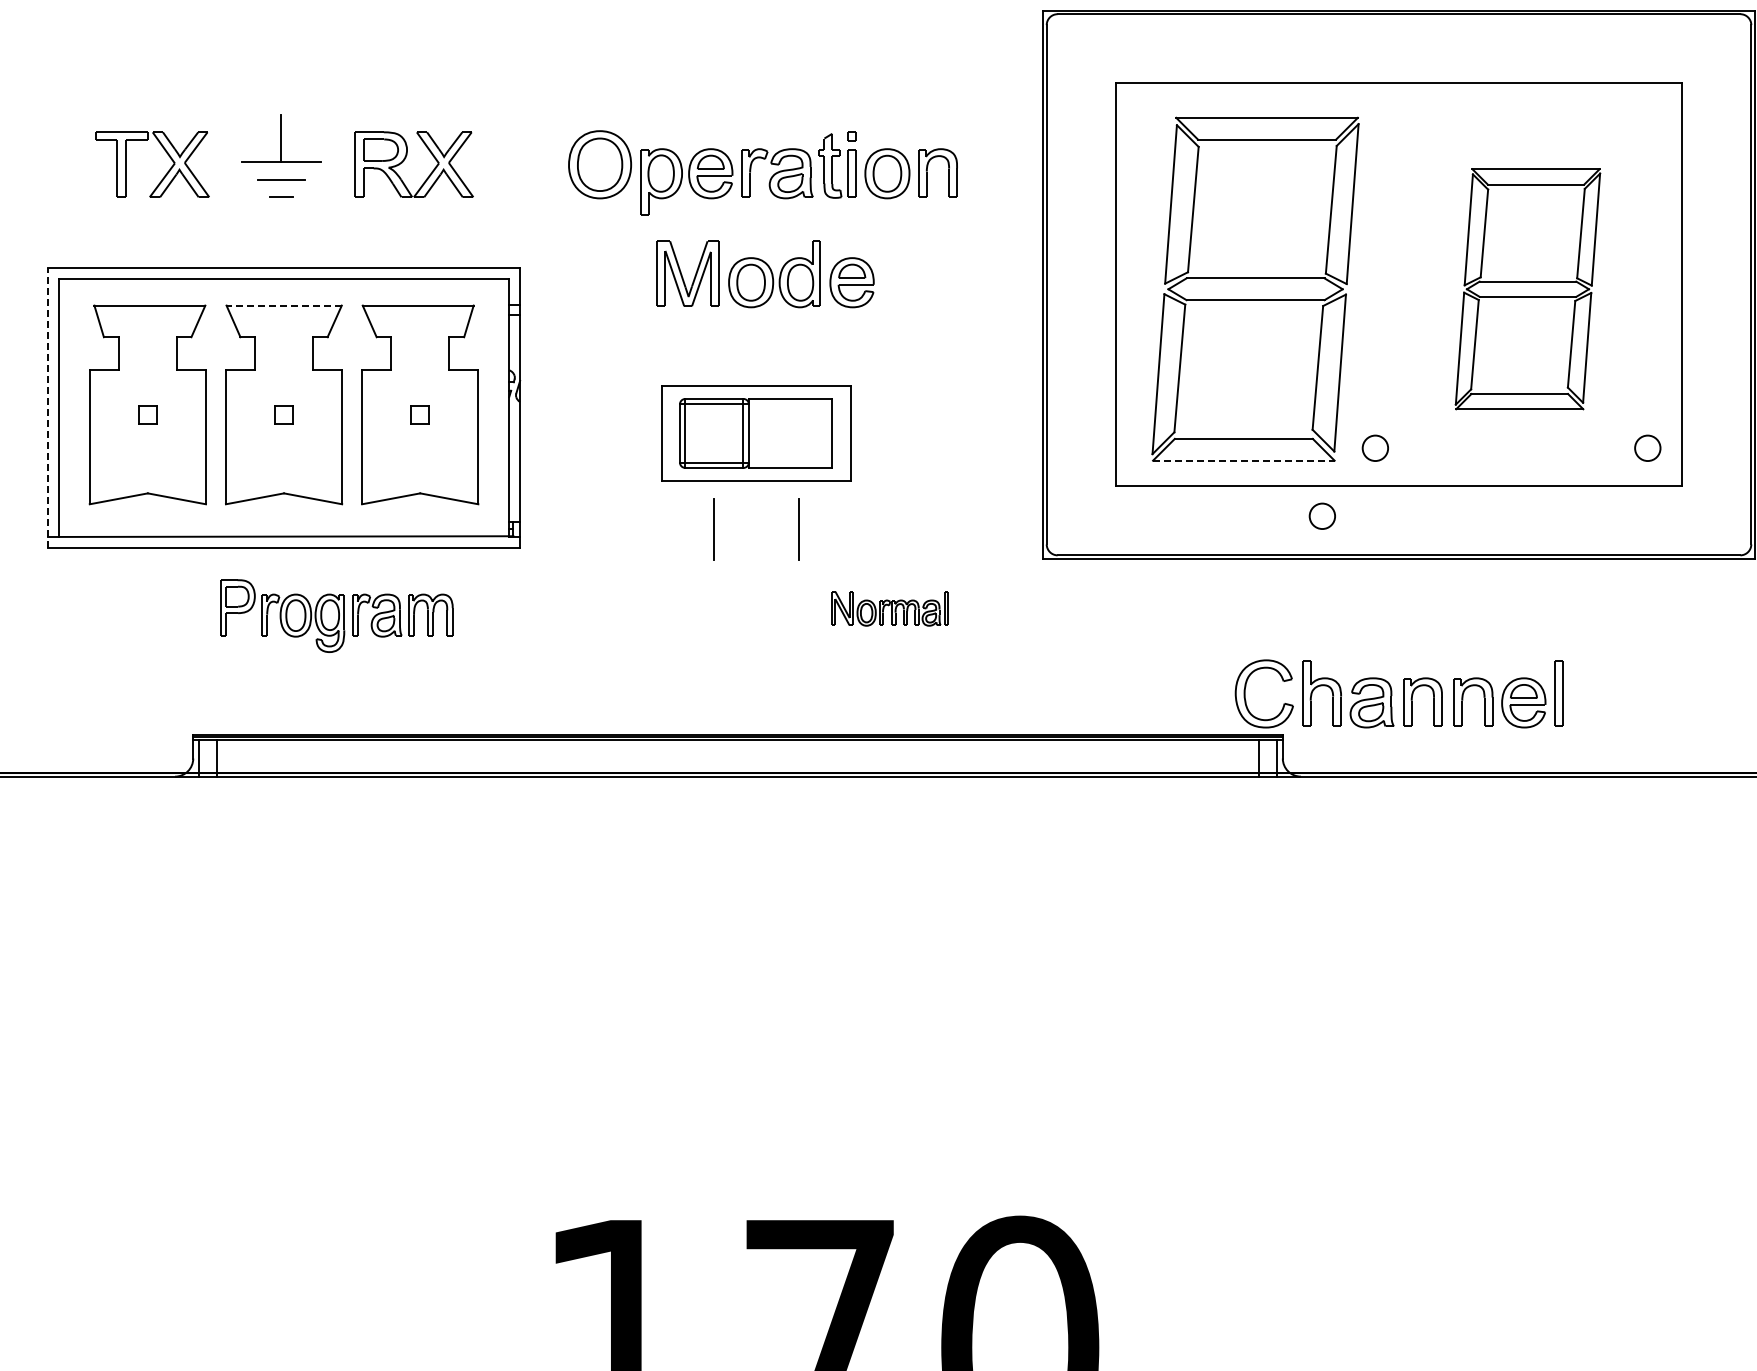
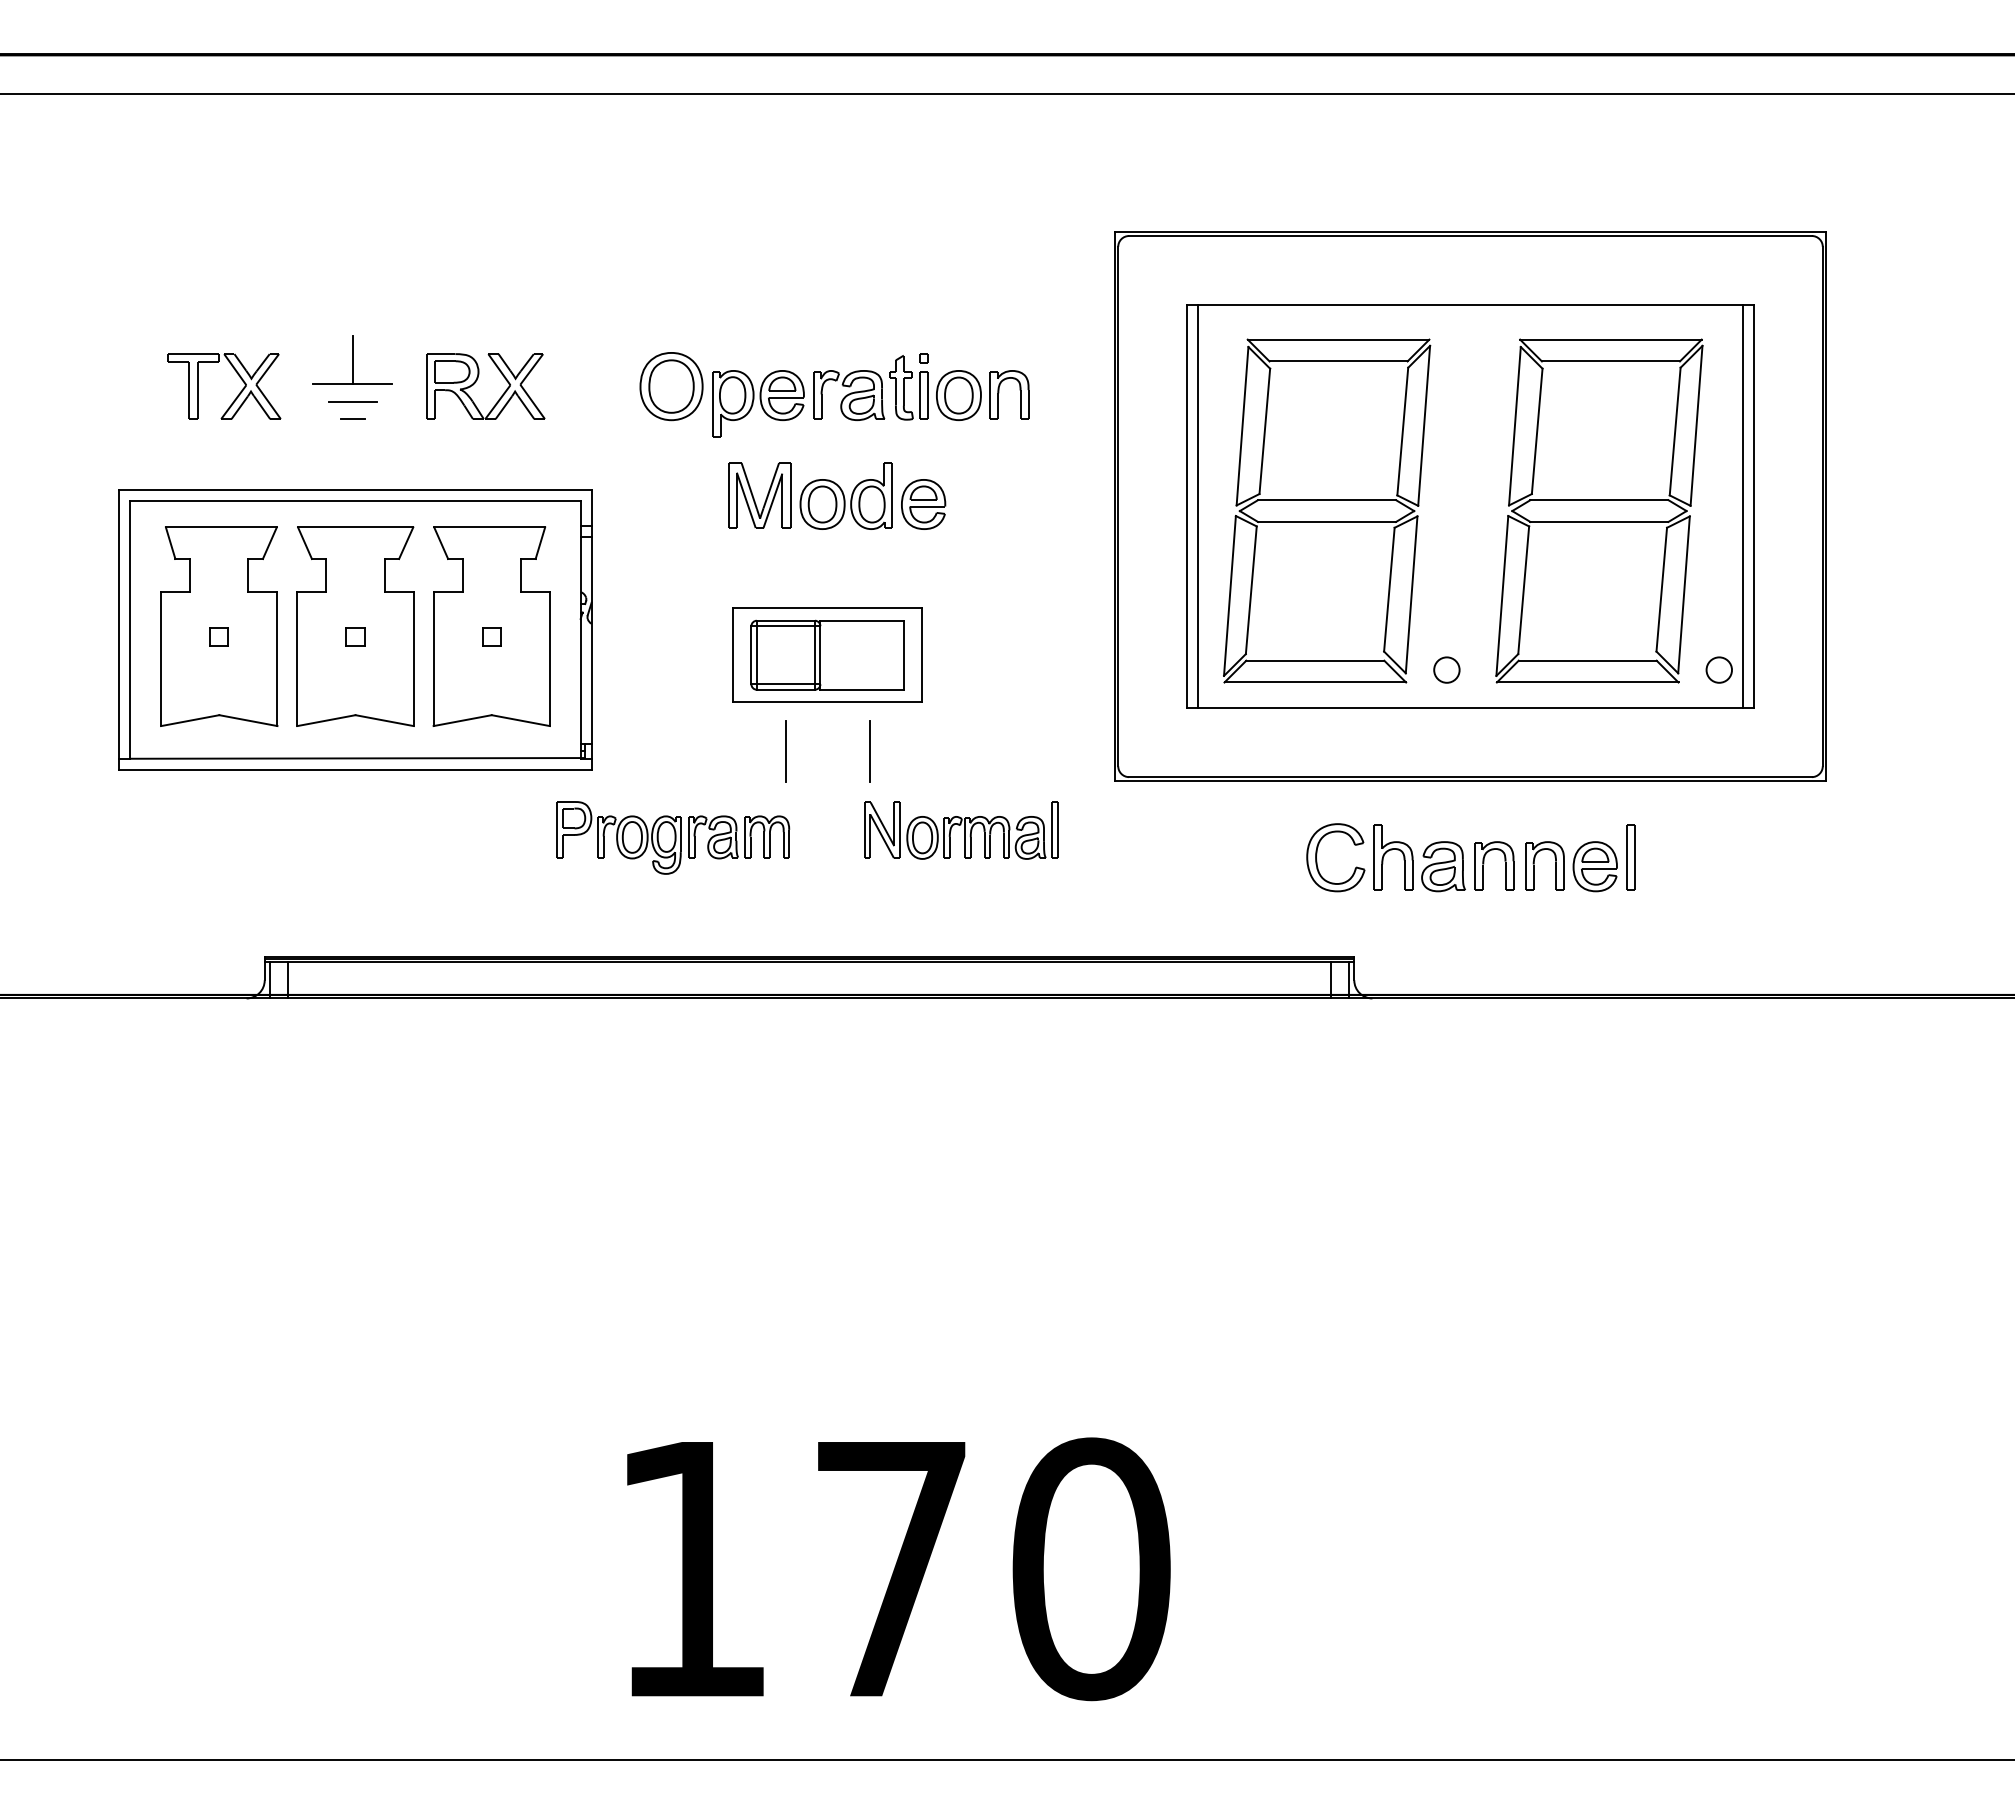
line: (1127, 284) -> (1198, 506), added
line: (1671, 284) -> (1742, 506), added
part: (1528, 288) -> (1599, 510), size x1.43
line: (284, 305) -> (355, 527), dashed -> solid
line: (48, 407) -> (119, 629), dashed -> solid
line: (1244, 460) -> (1315, 682), dashed -> solid
part: (1322, 515) -> (1393, 737), removed
part: (890, 608) -> (961, 830), size x1.67
part: (337, 615) -> (673, 837), moved
part: (1399, 693) -> (1470, 857), moved

